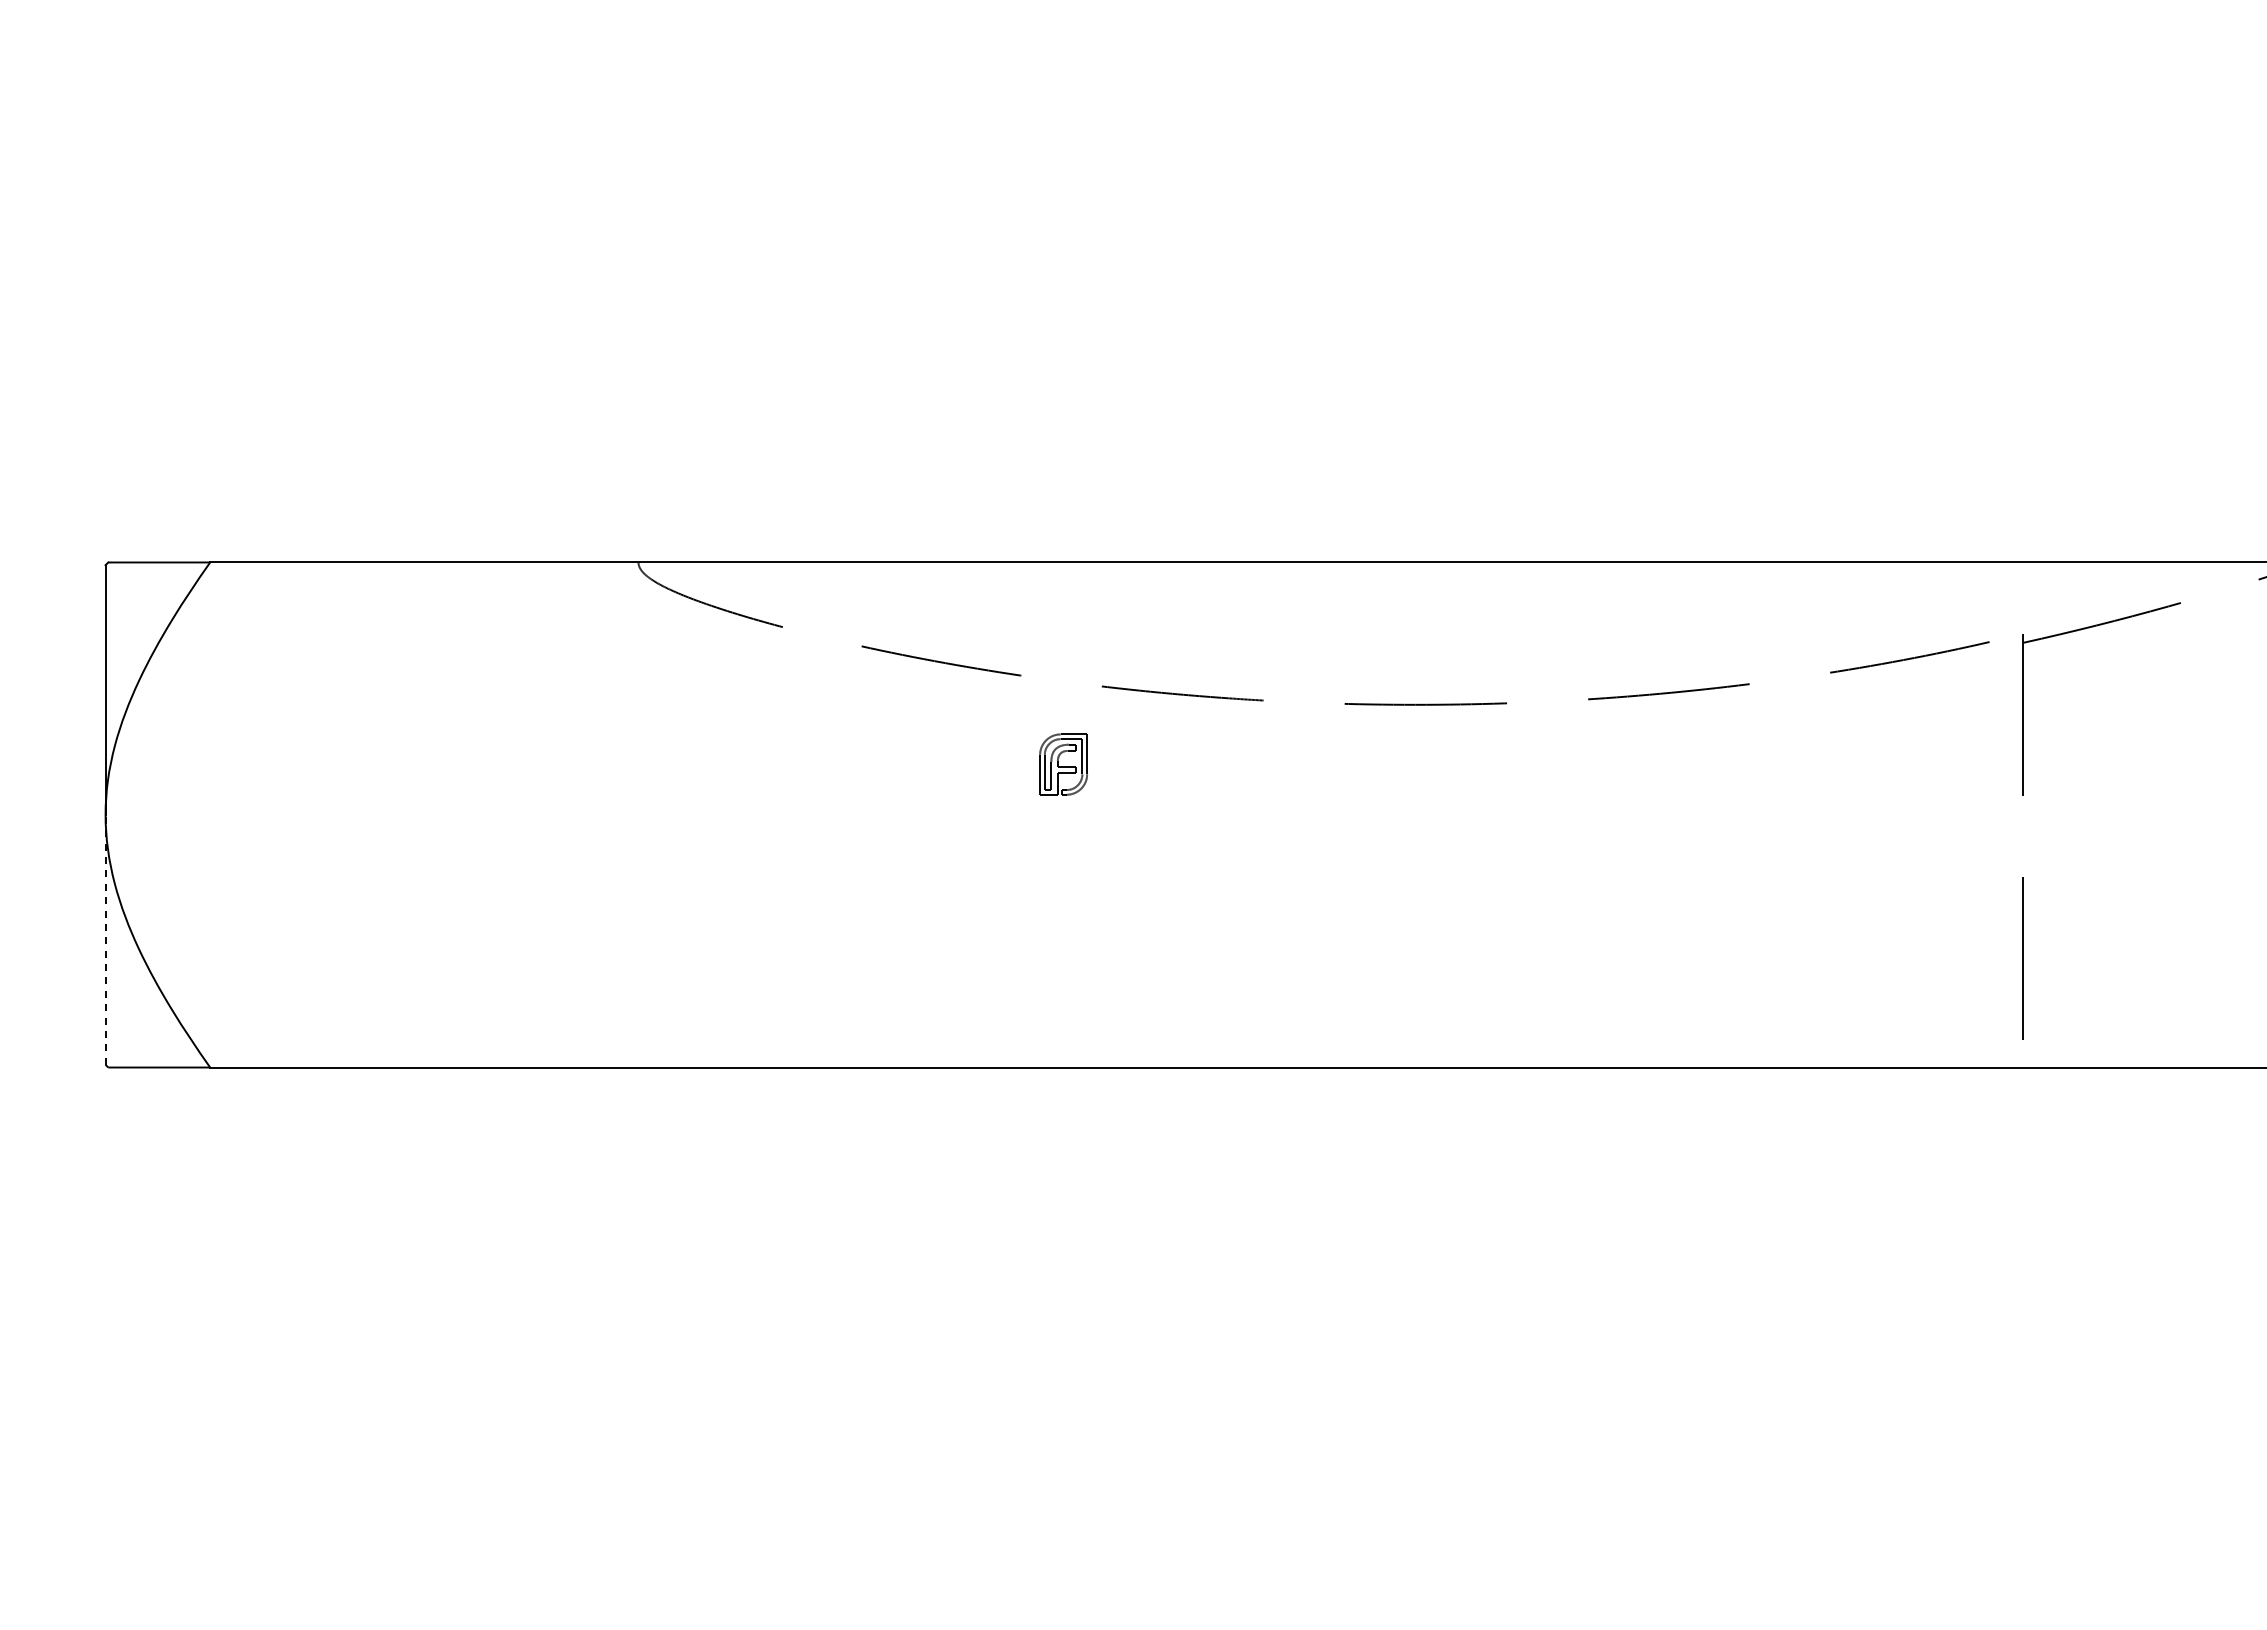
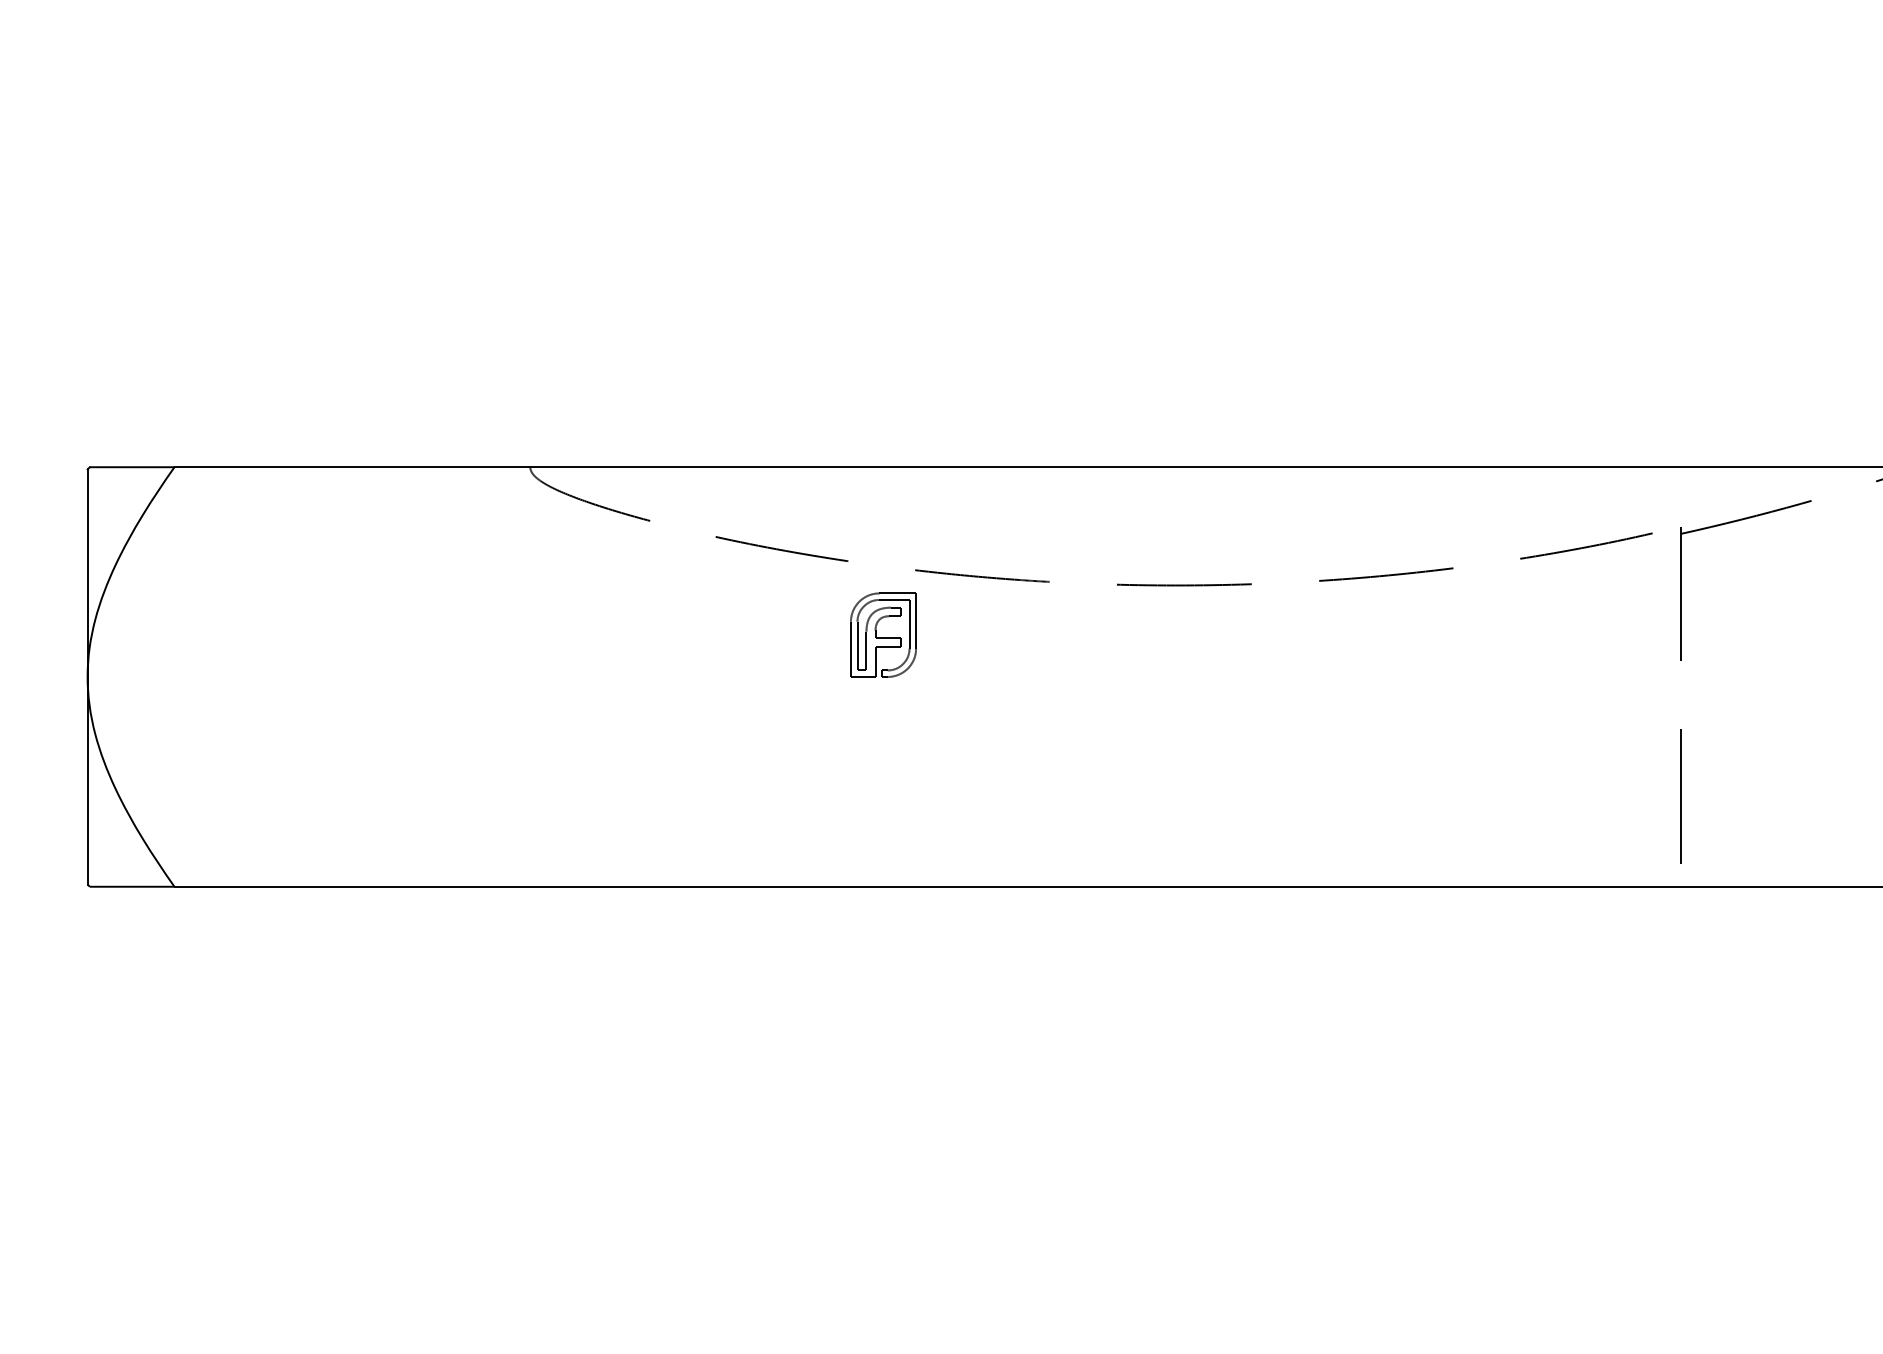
part: (1063, 764) -> (883, 635), size x1.67
line: (105, 939) -> (87, 780), dashed -> solid

